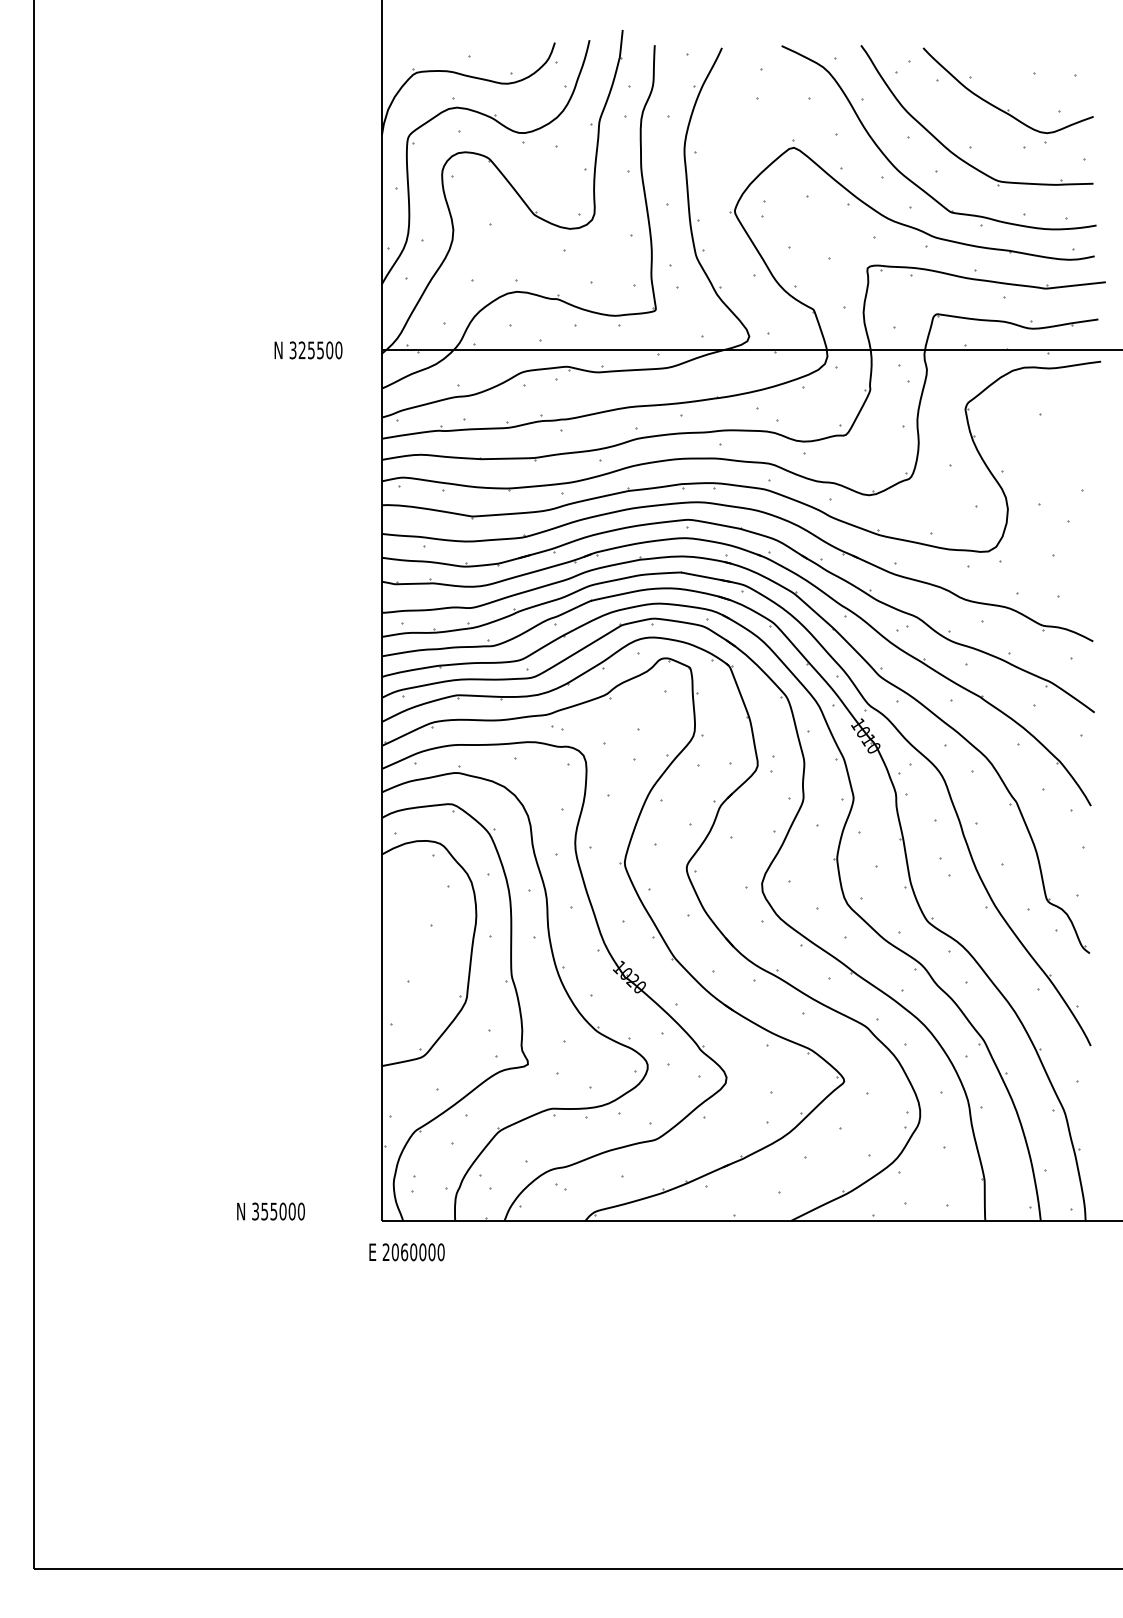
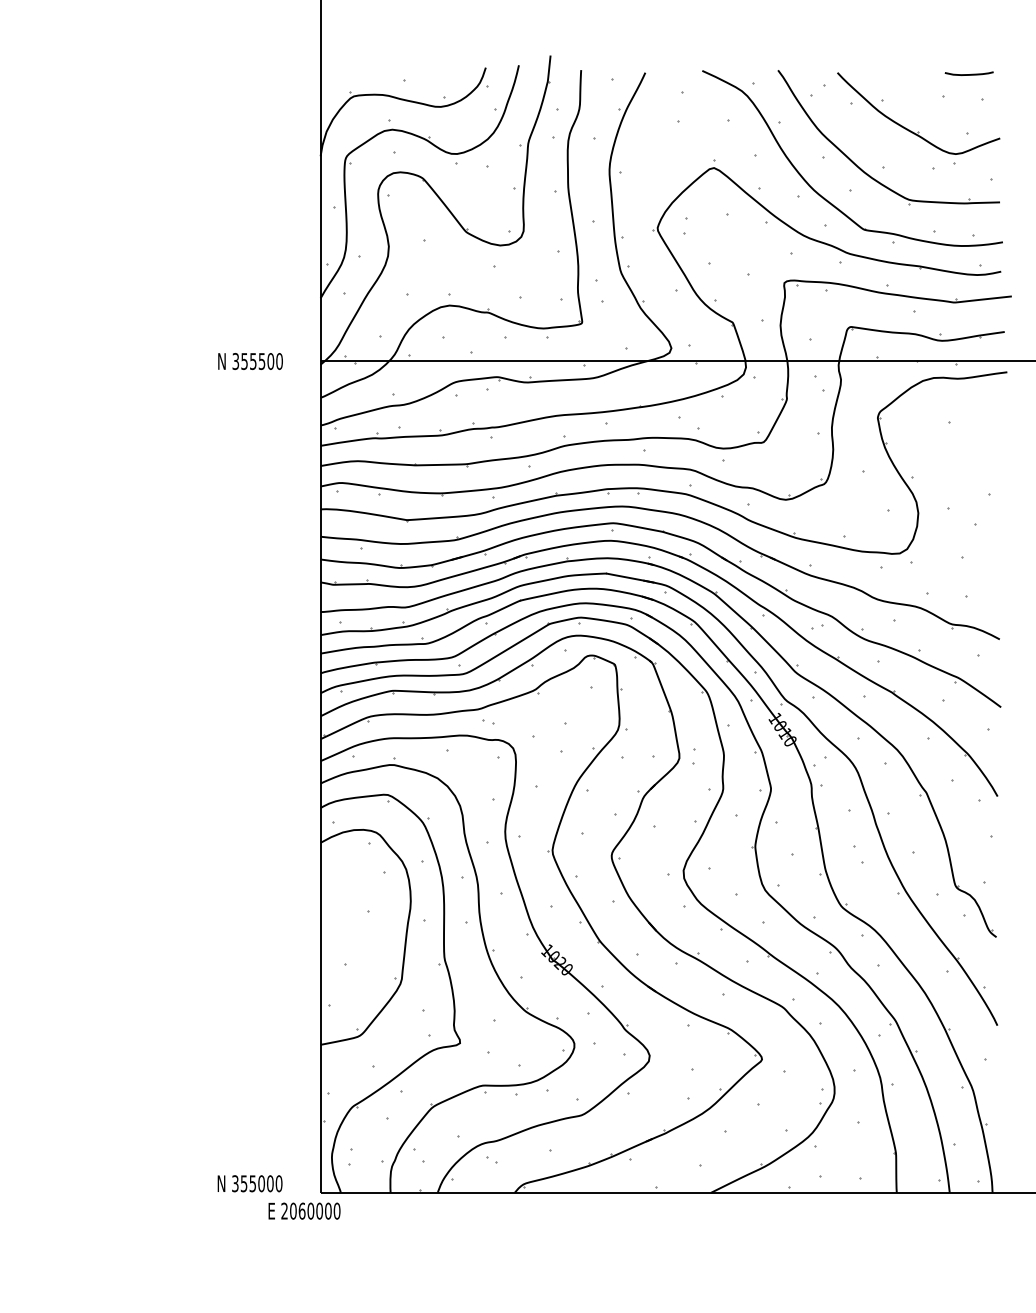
curve: (1060, 49) -> (968, 74), added
text: (301, 350) -> (243, 361), 325500 -> 355500
text: (270, 1211) -> (249, 1183), moved
text: (406, 1252) -> (304, 1211), moved

